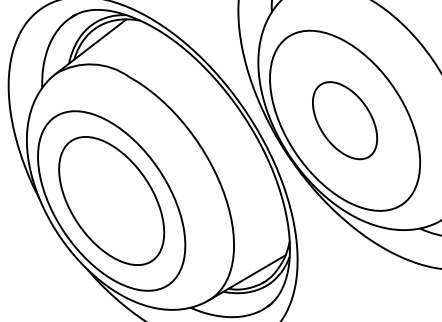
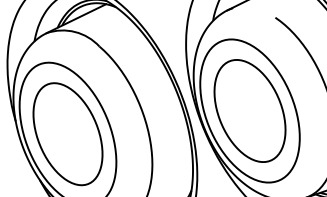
part: (344, 120) -> (249, 110), size x1.67

